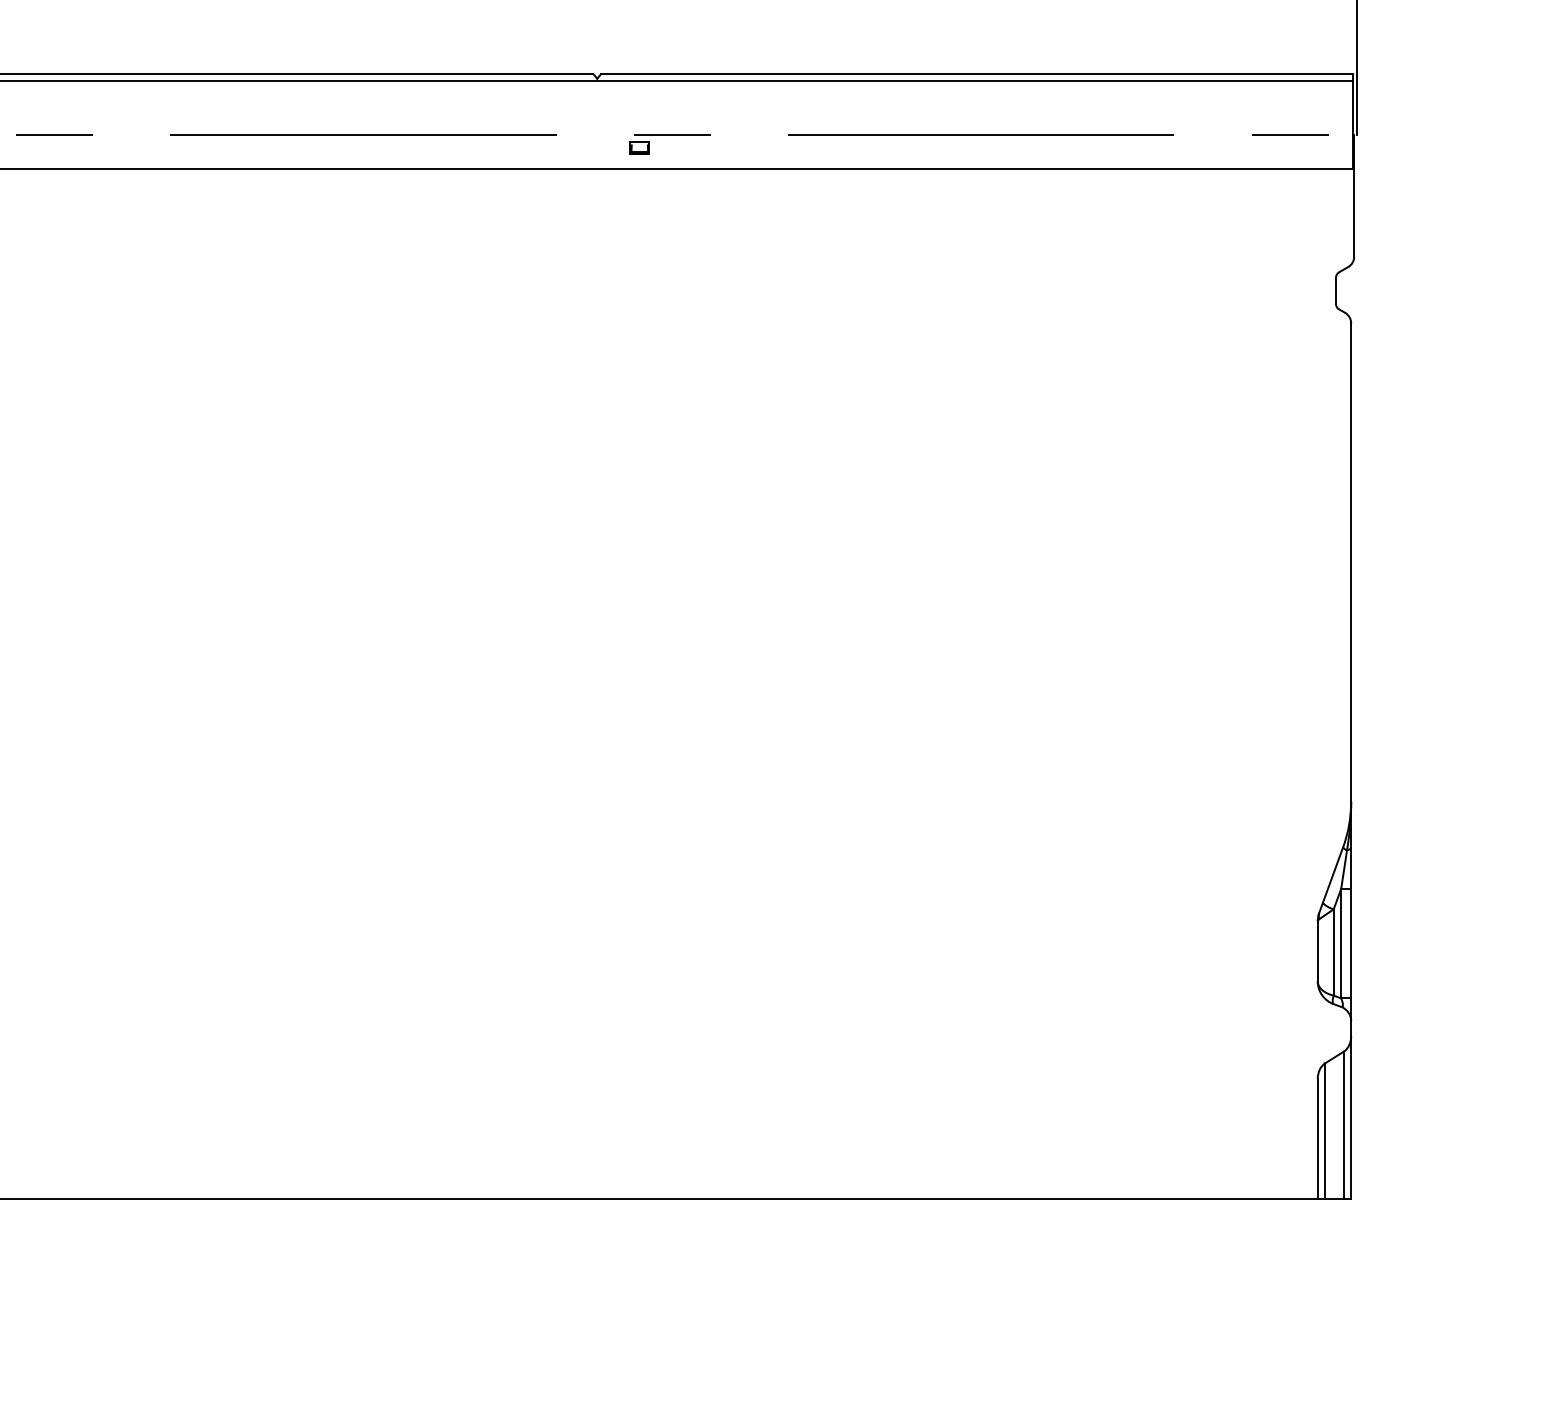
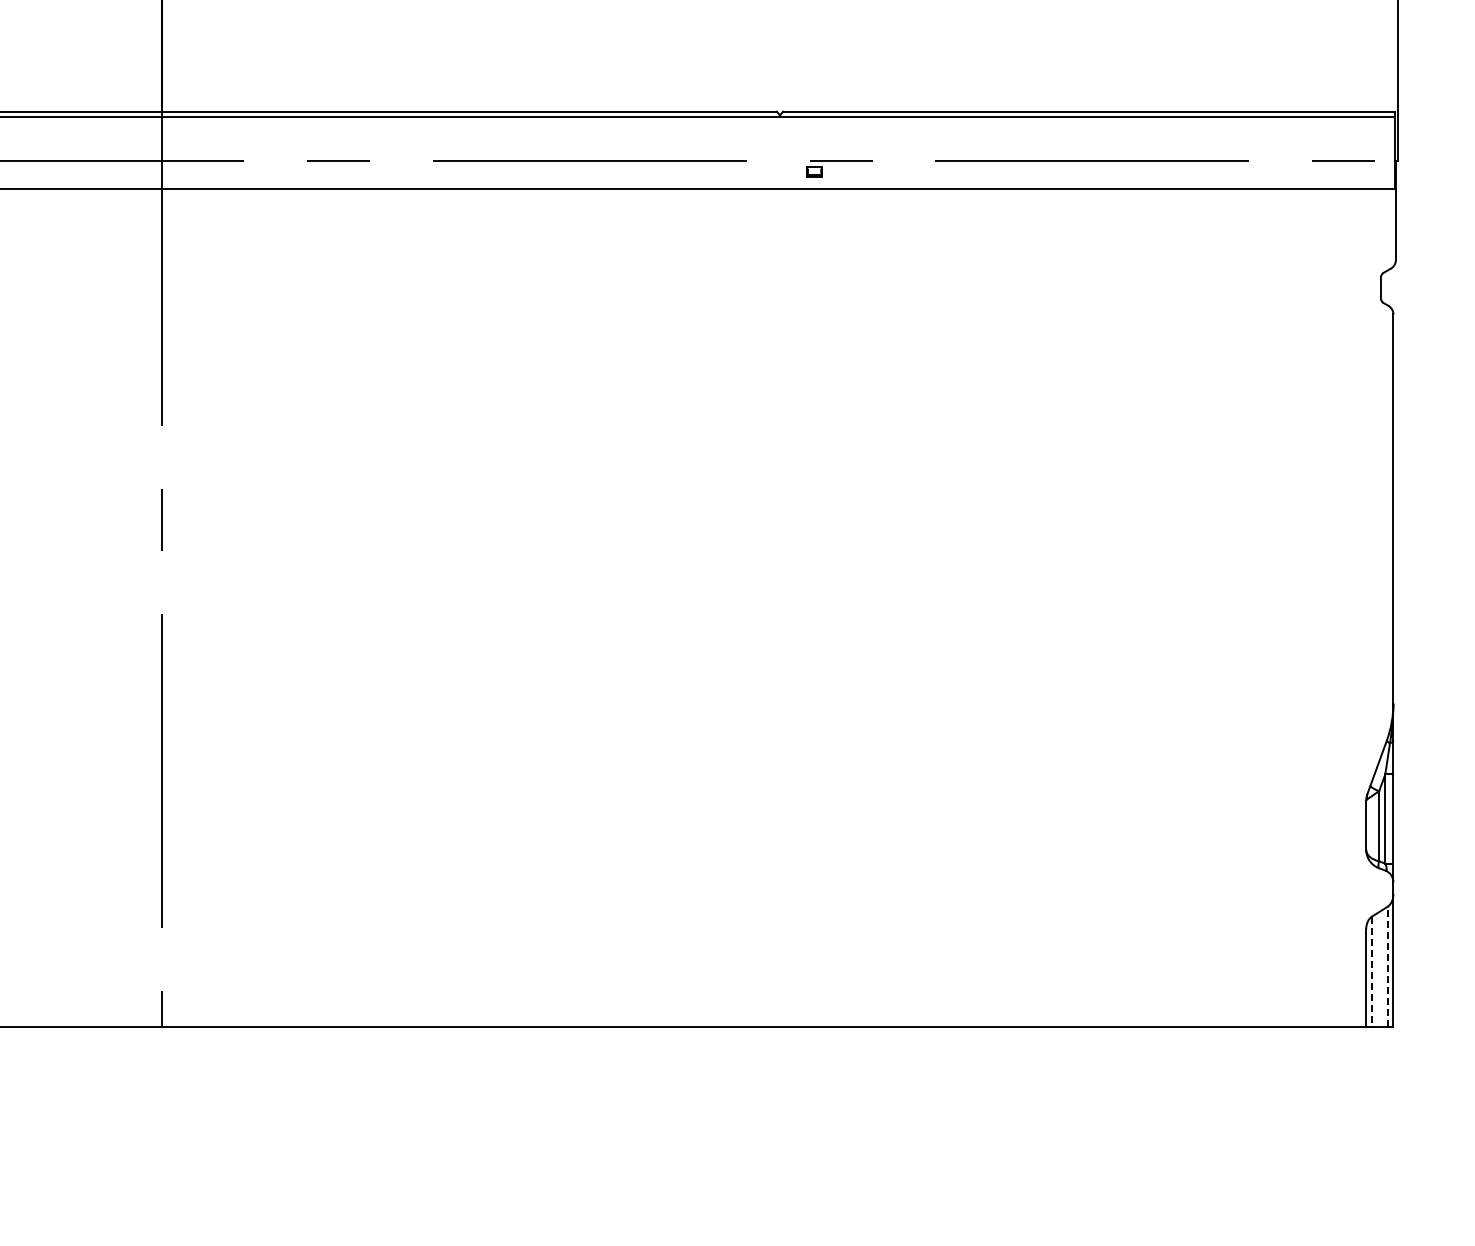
line: (1343, 1124) -> (1387, 966), solid -> dashed
line: (1325, 1132) -> (1372, 972), solid -> dashed

